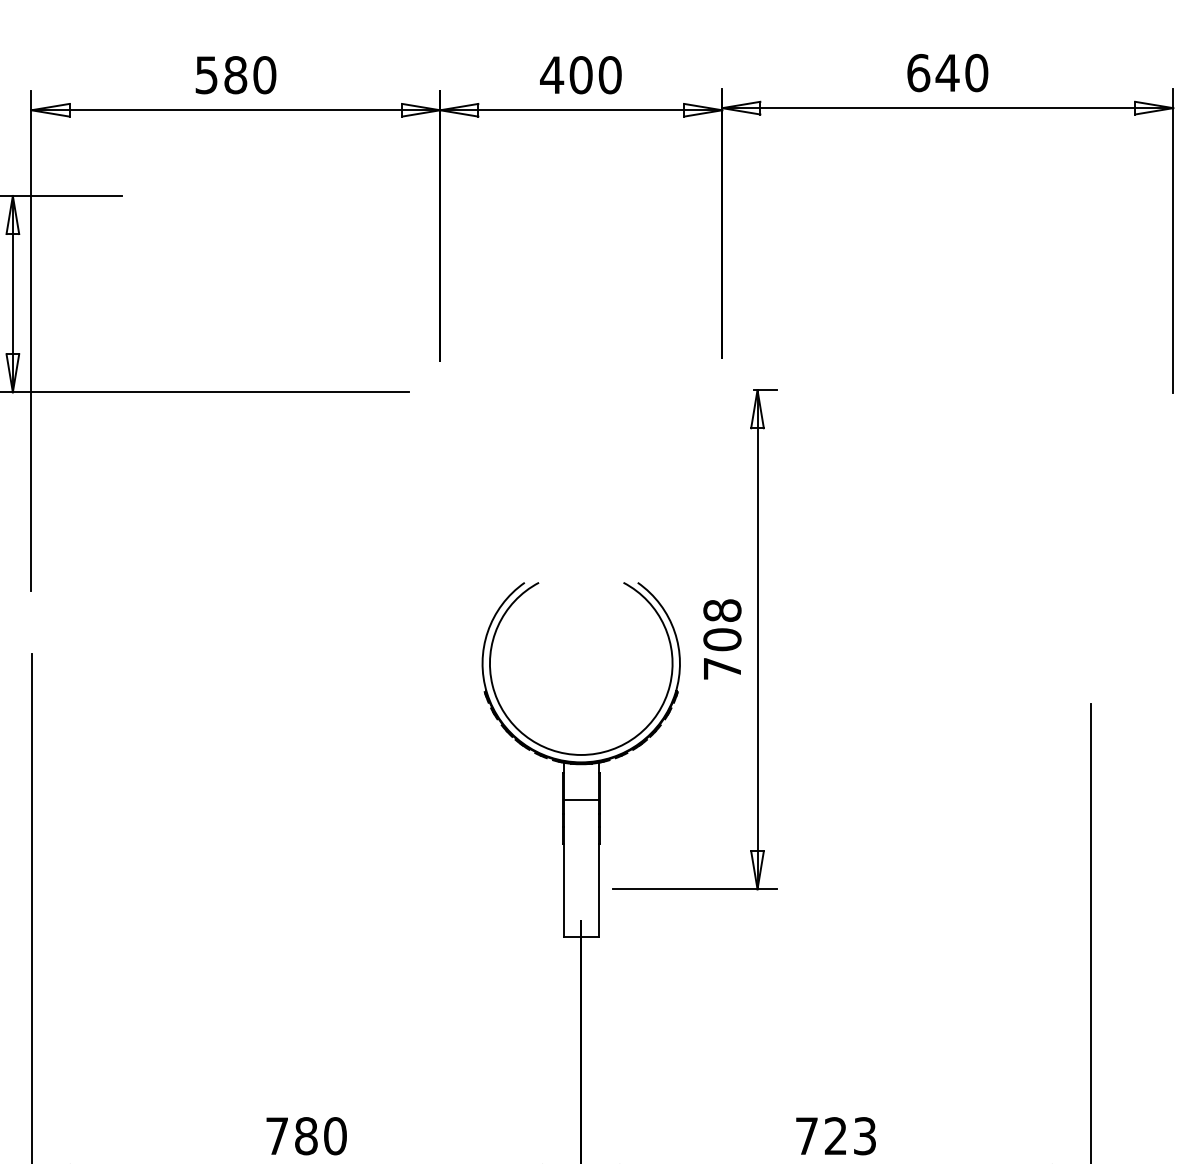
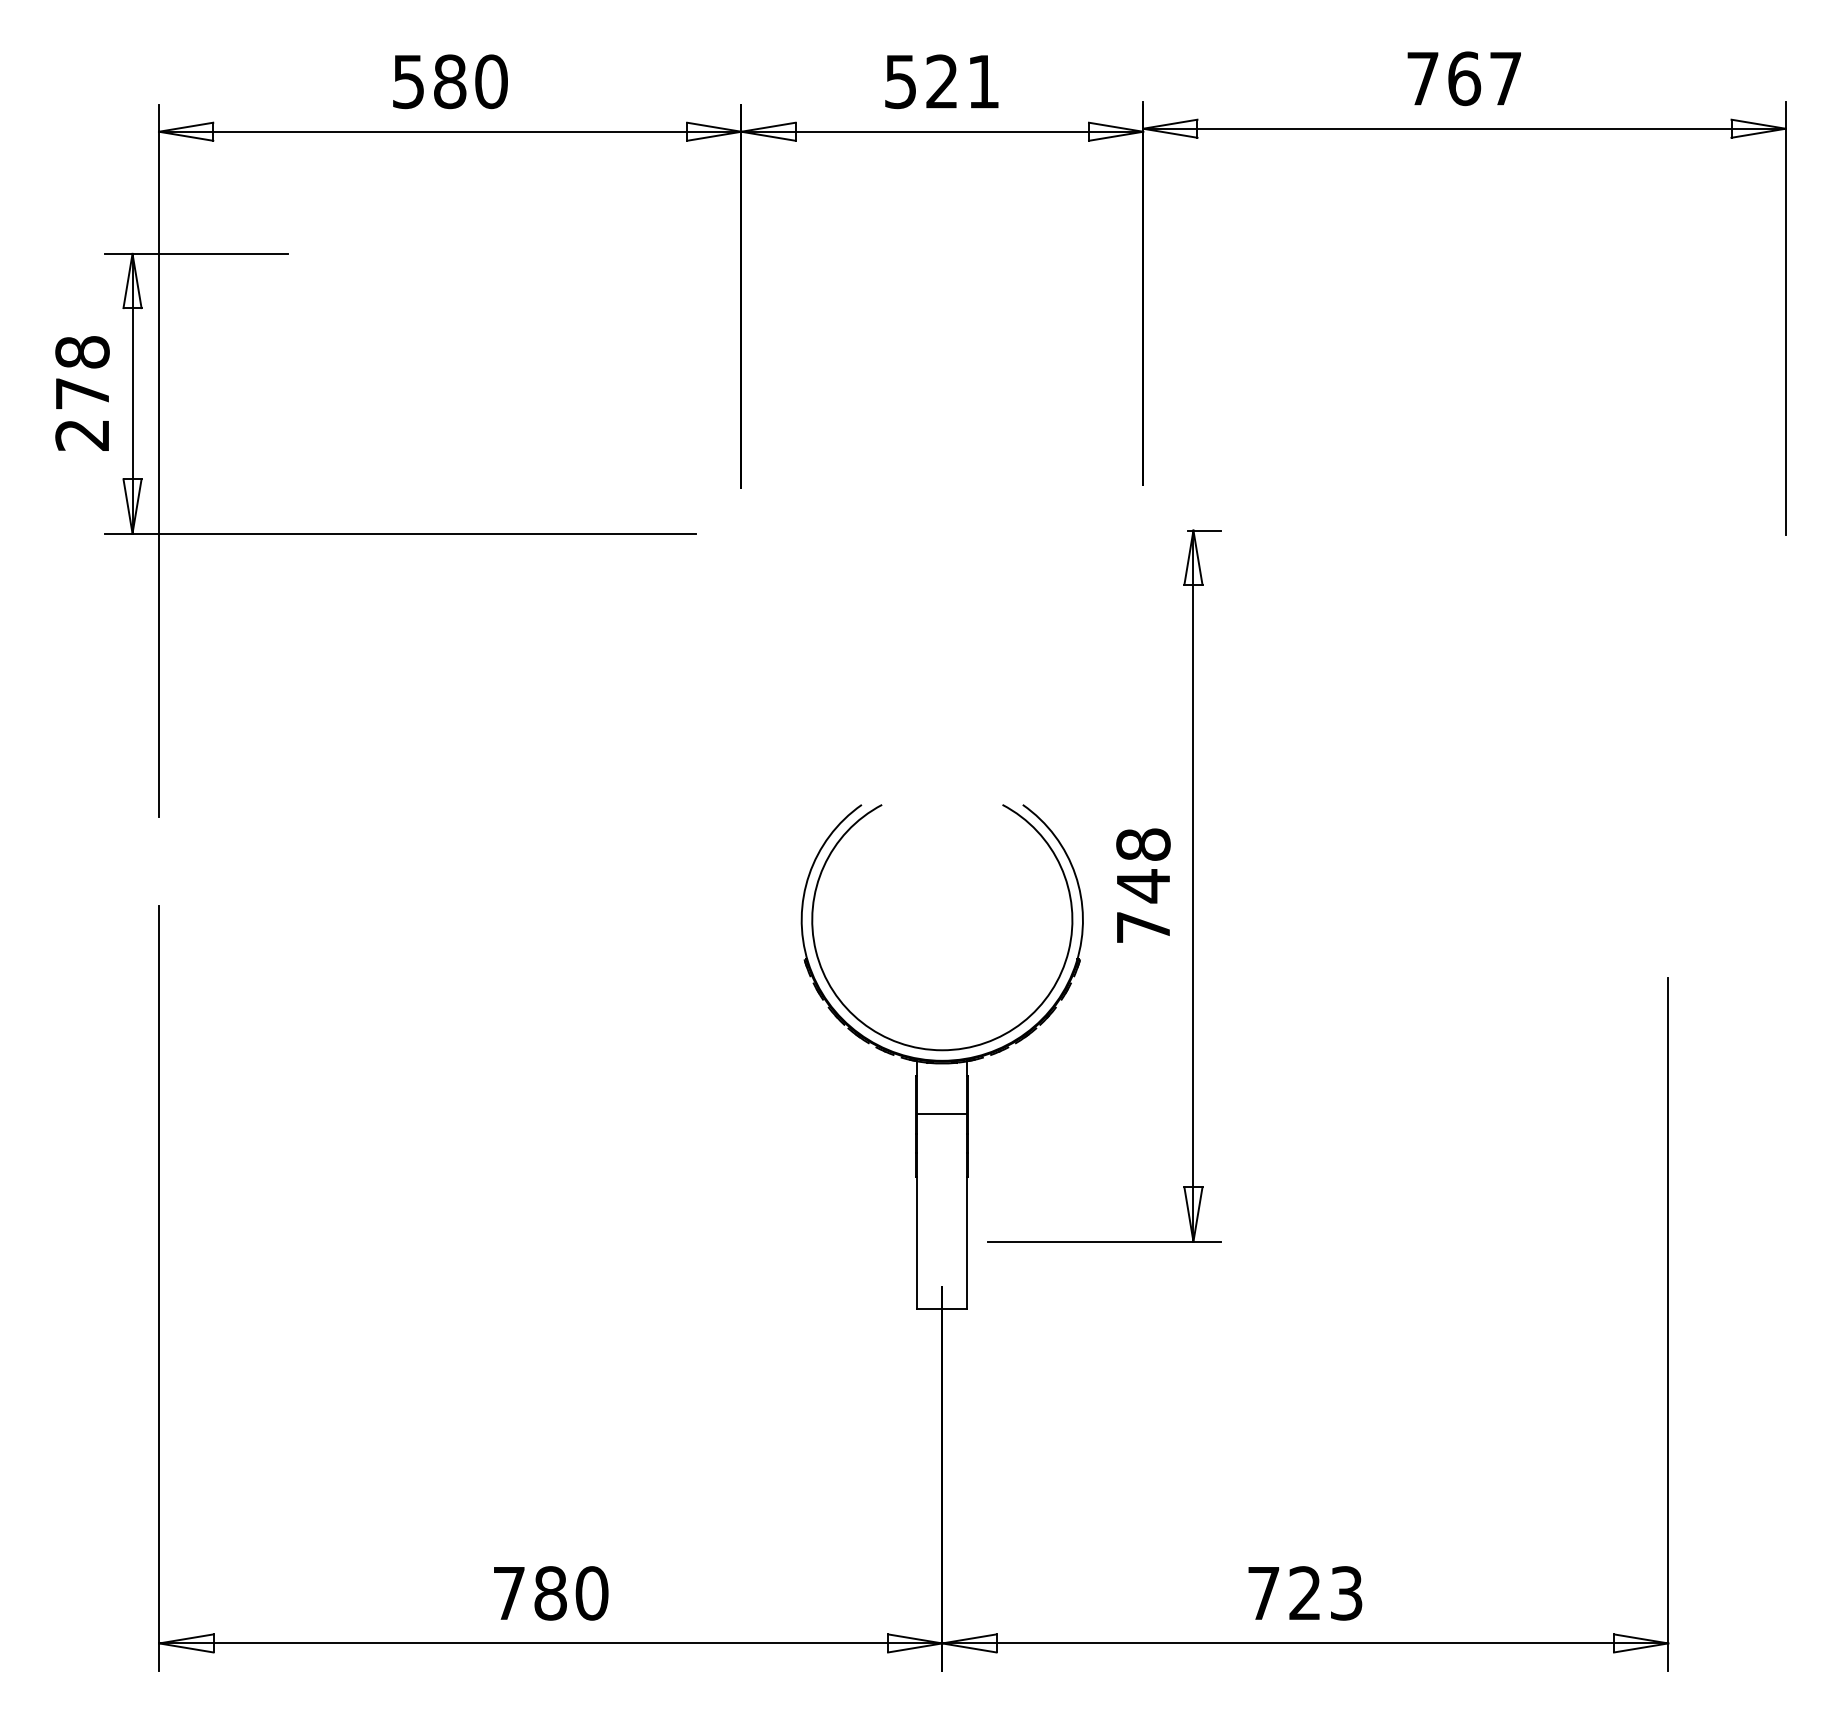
text: (947, 72) -> (1464, 78), 640 -> 767
text: (580, 74) -> (941, 81), 400 -> 521
text: (722, 640) -> (1143, 886), 708 -> 748

